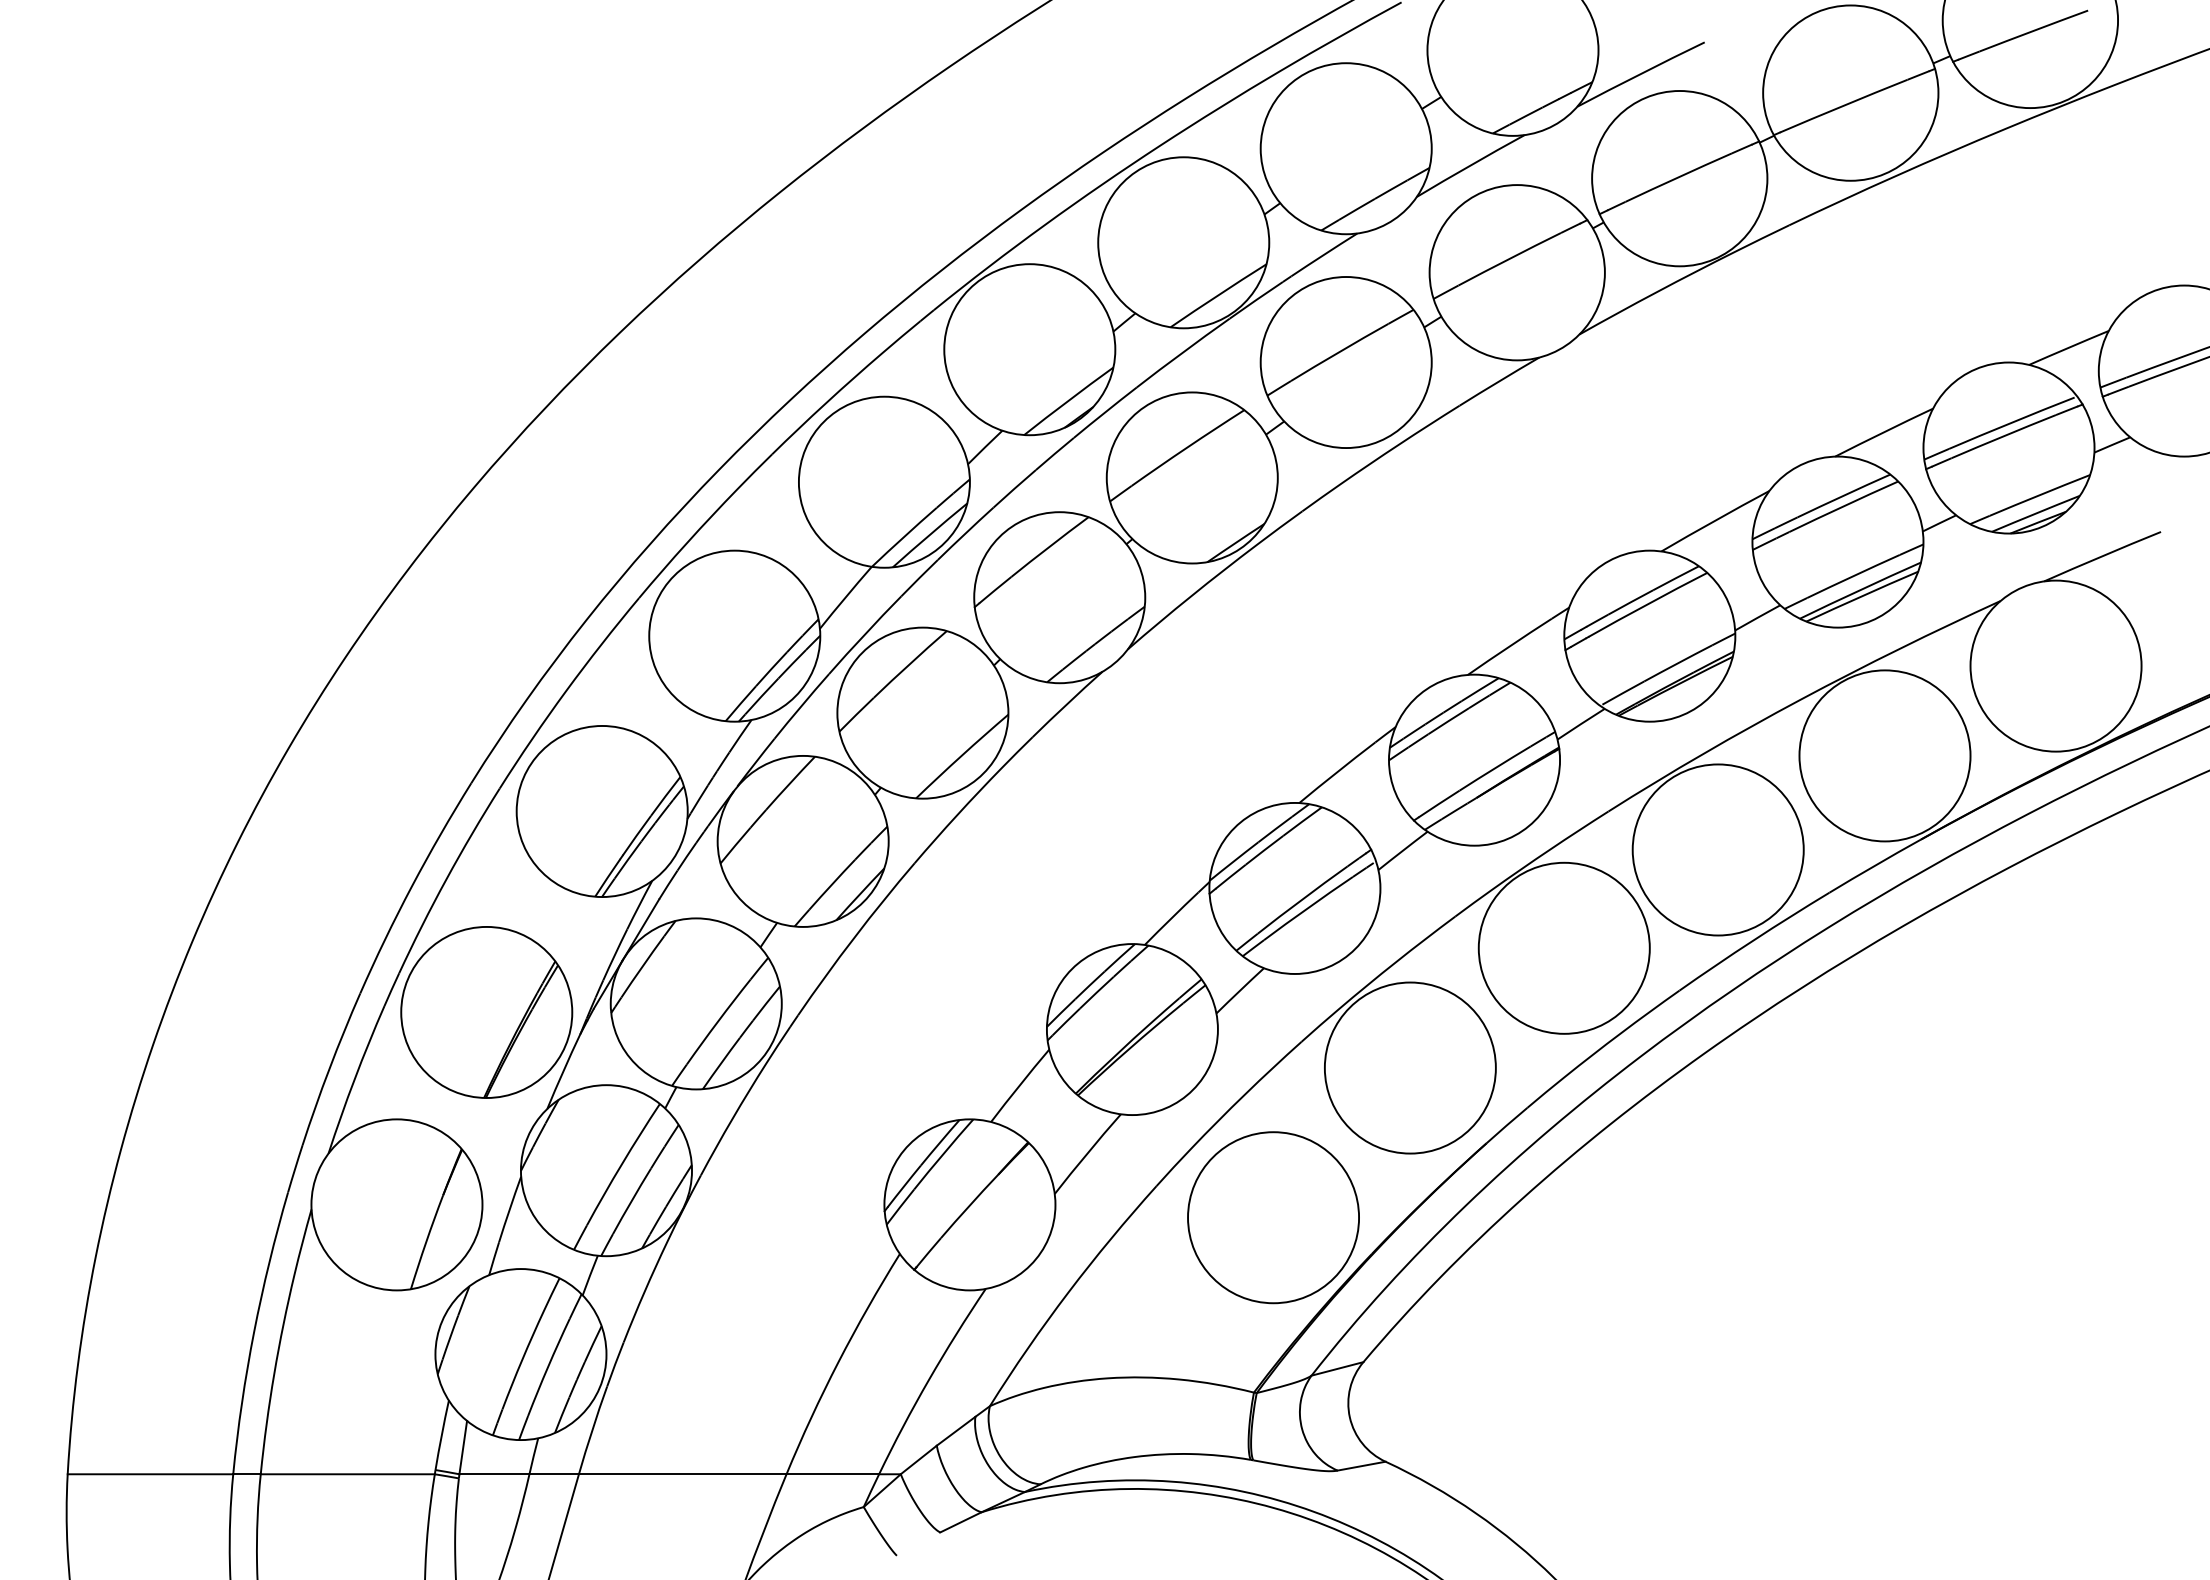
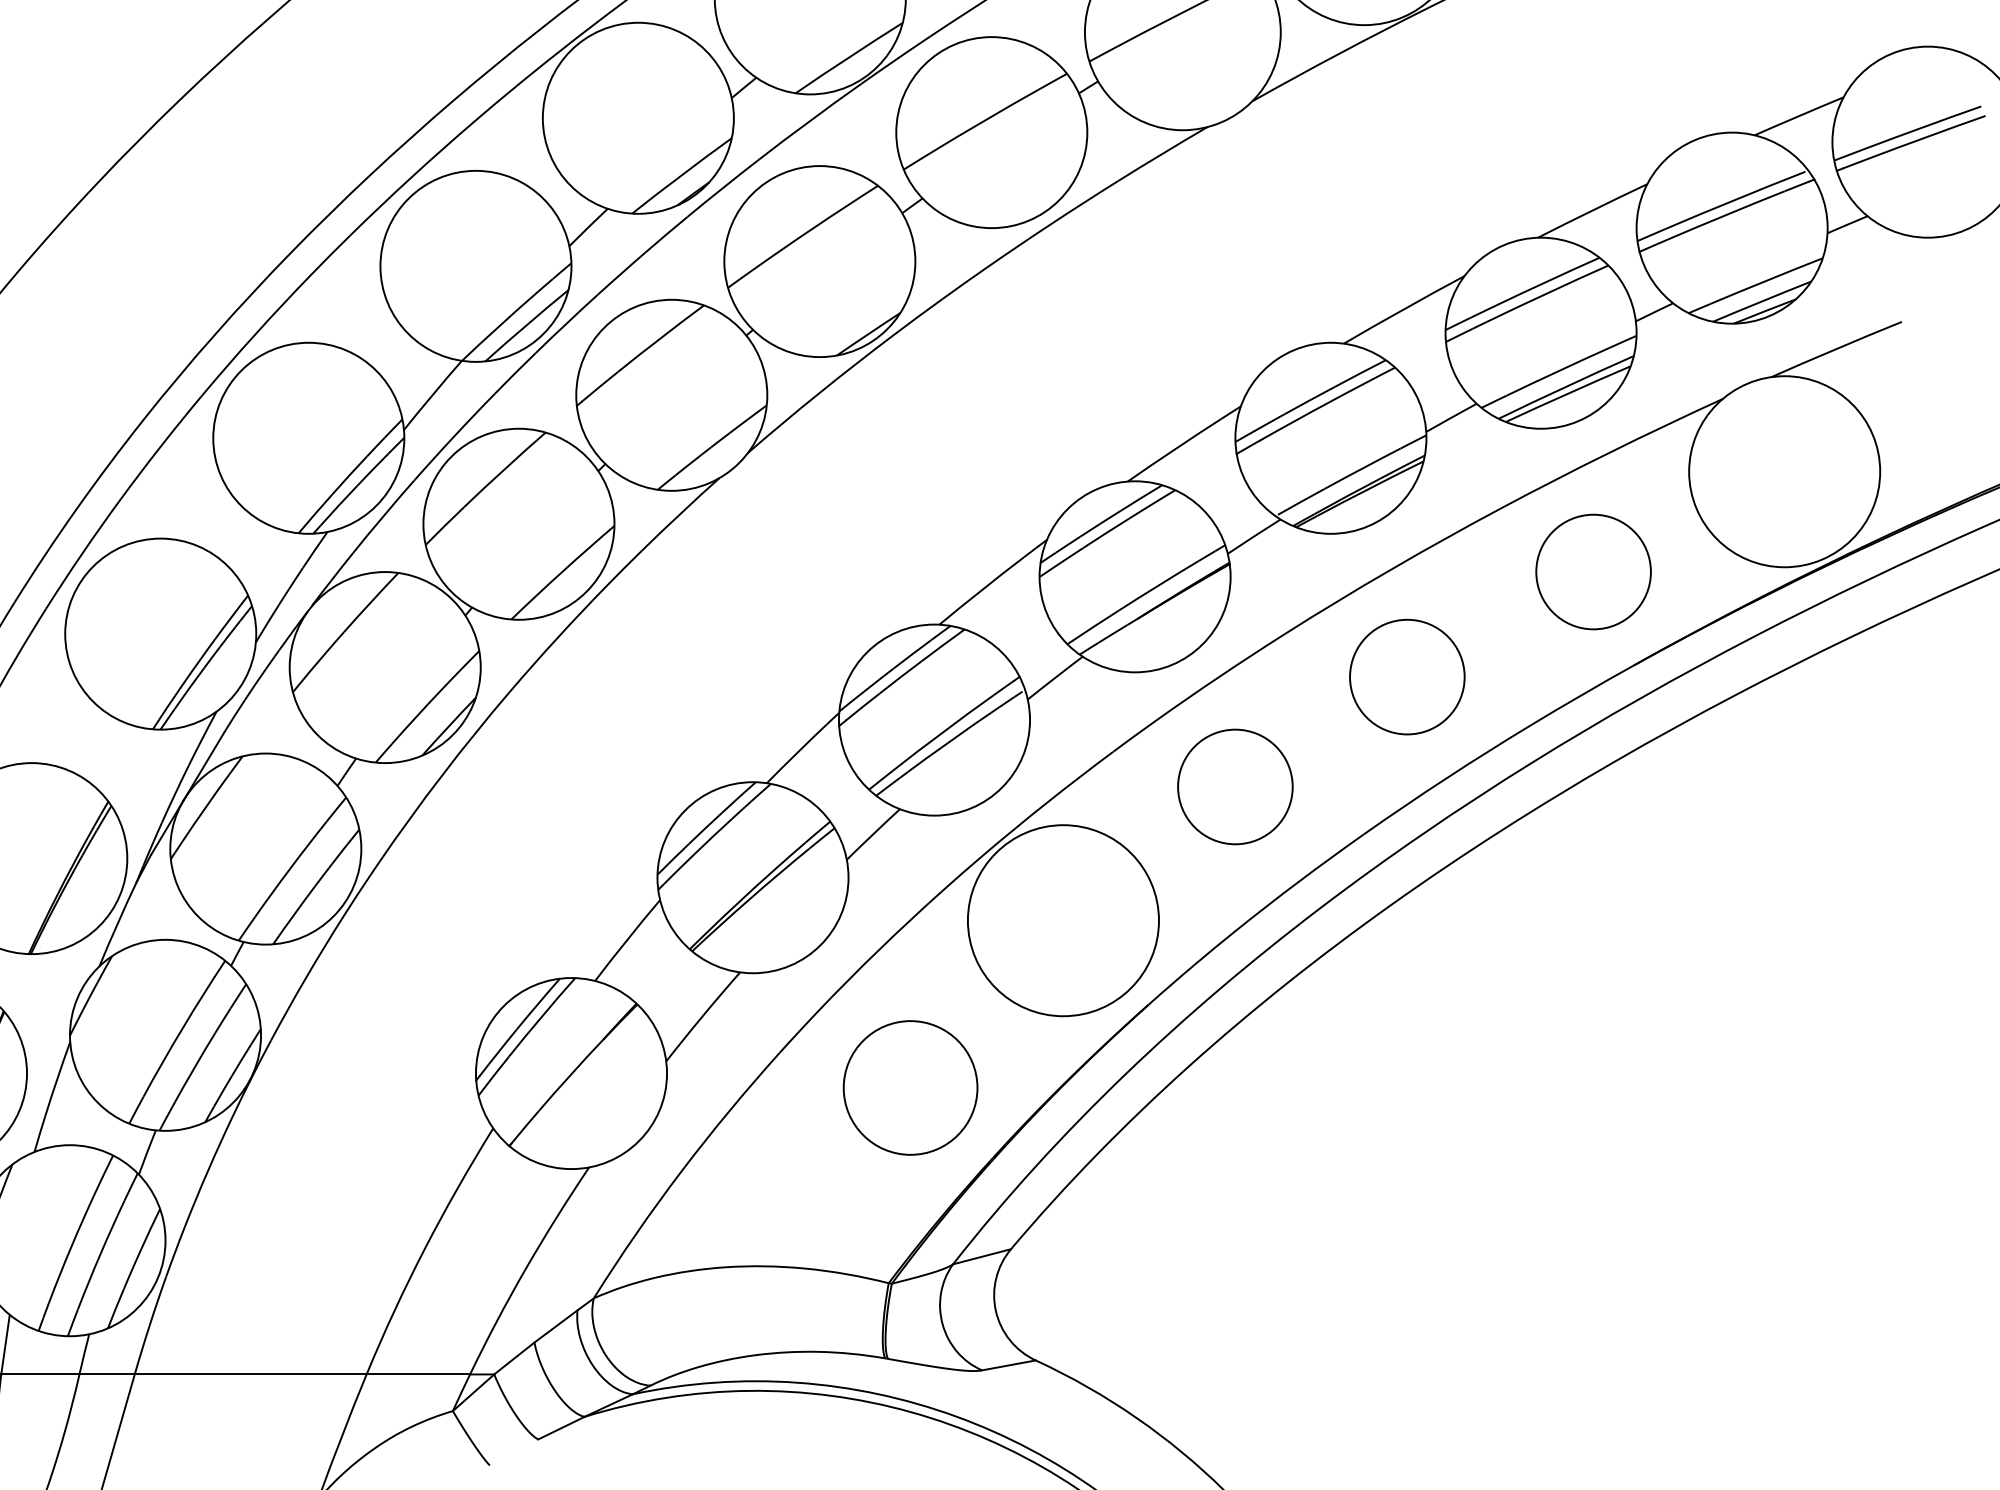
circle: (1884, 755) -> (1593, 571), size x0.6
circle: (1717, 849) -> (1406, 676), size x0.6
circle: (1563, 947) -> (1234, 786), size x0.6
circle: (1273, 1217) -> (910, 1087), size x0.7

